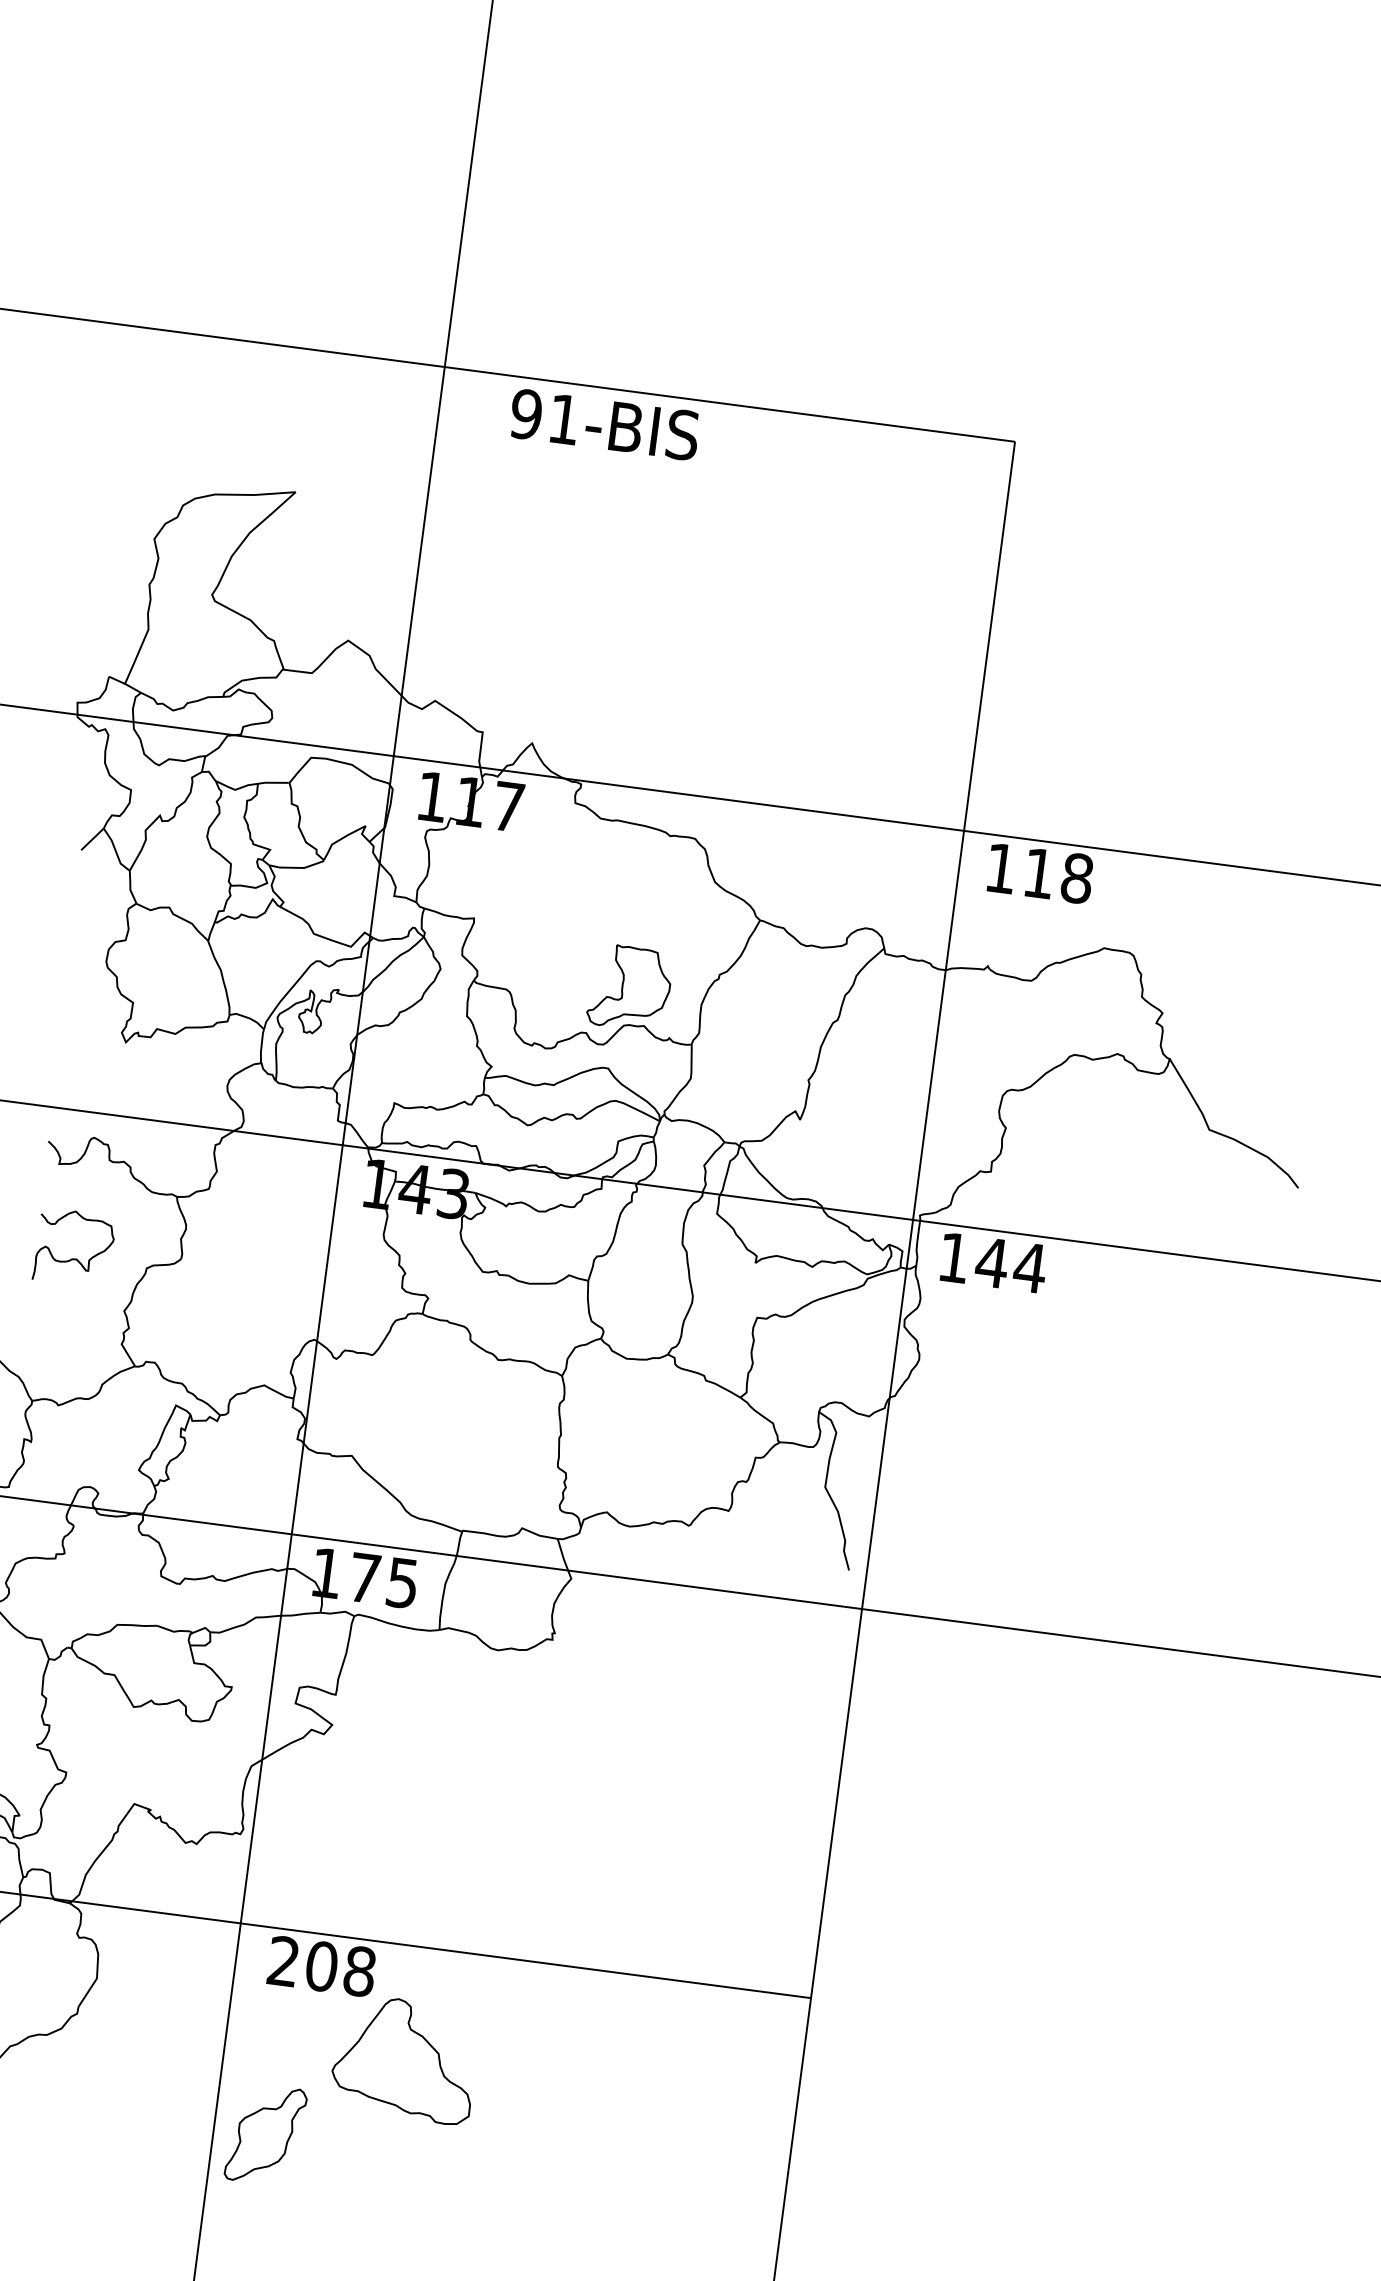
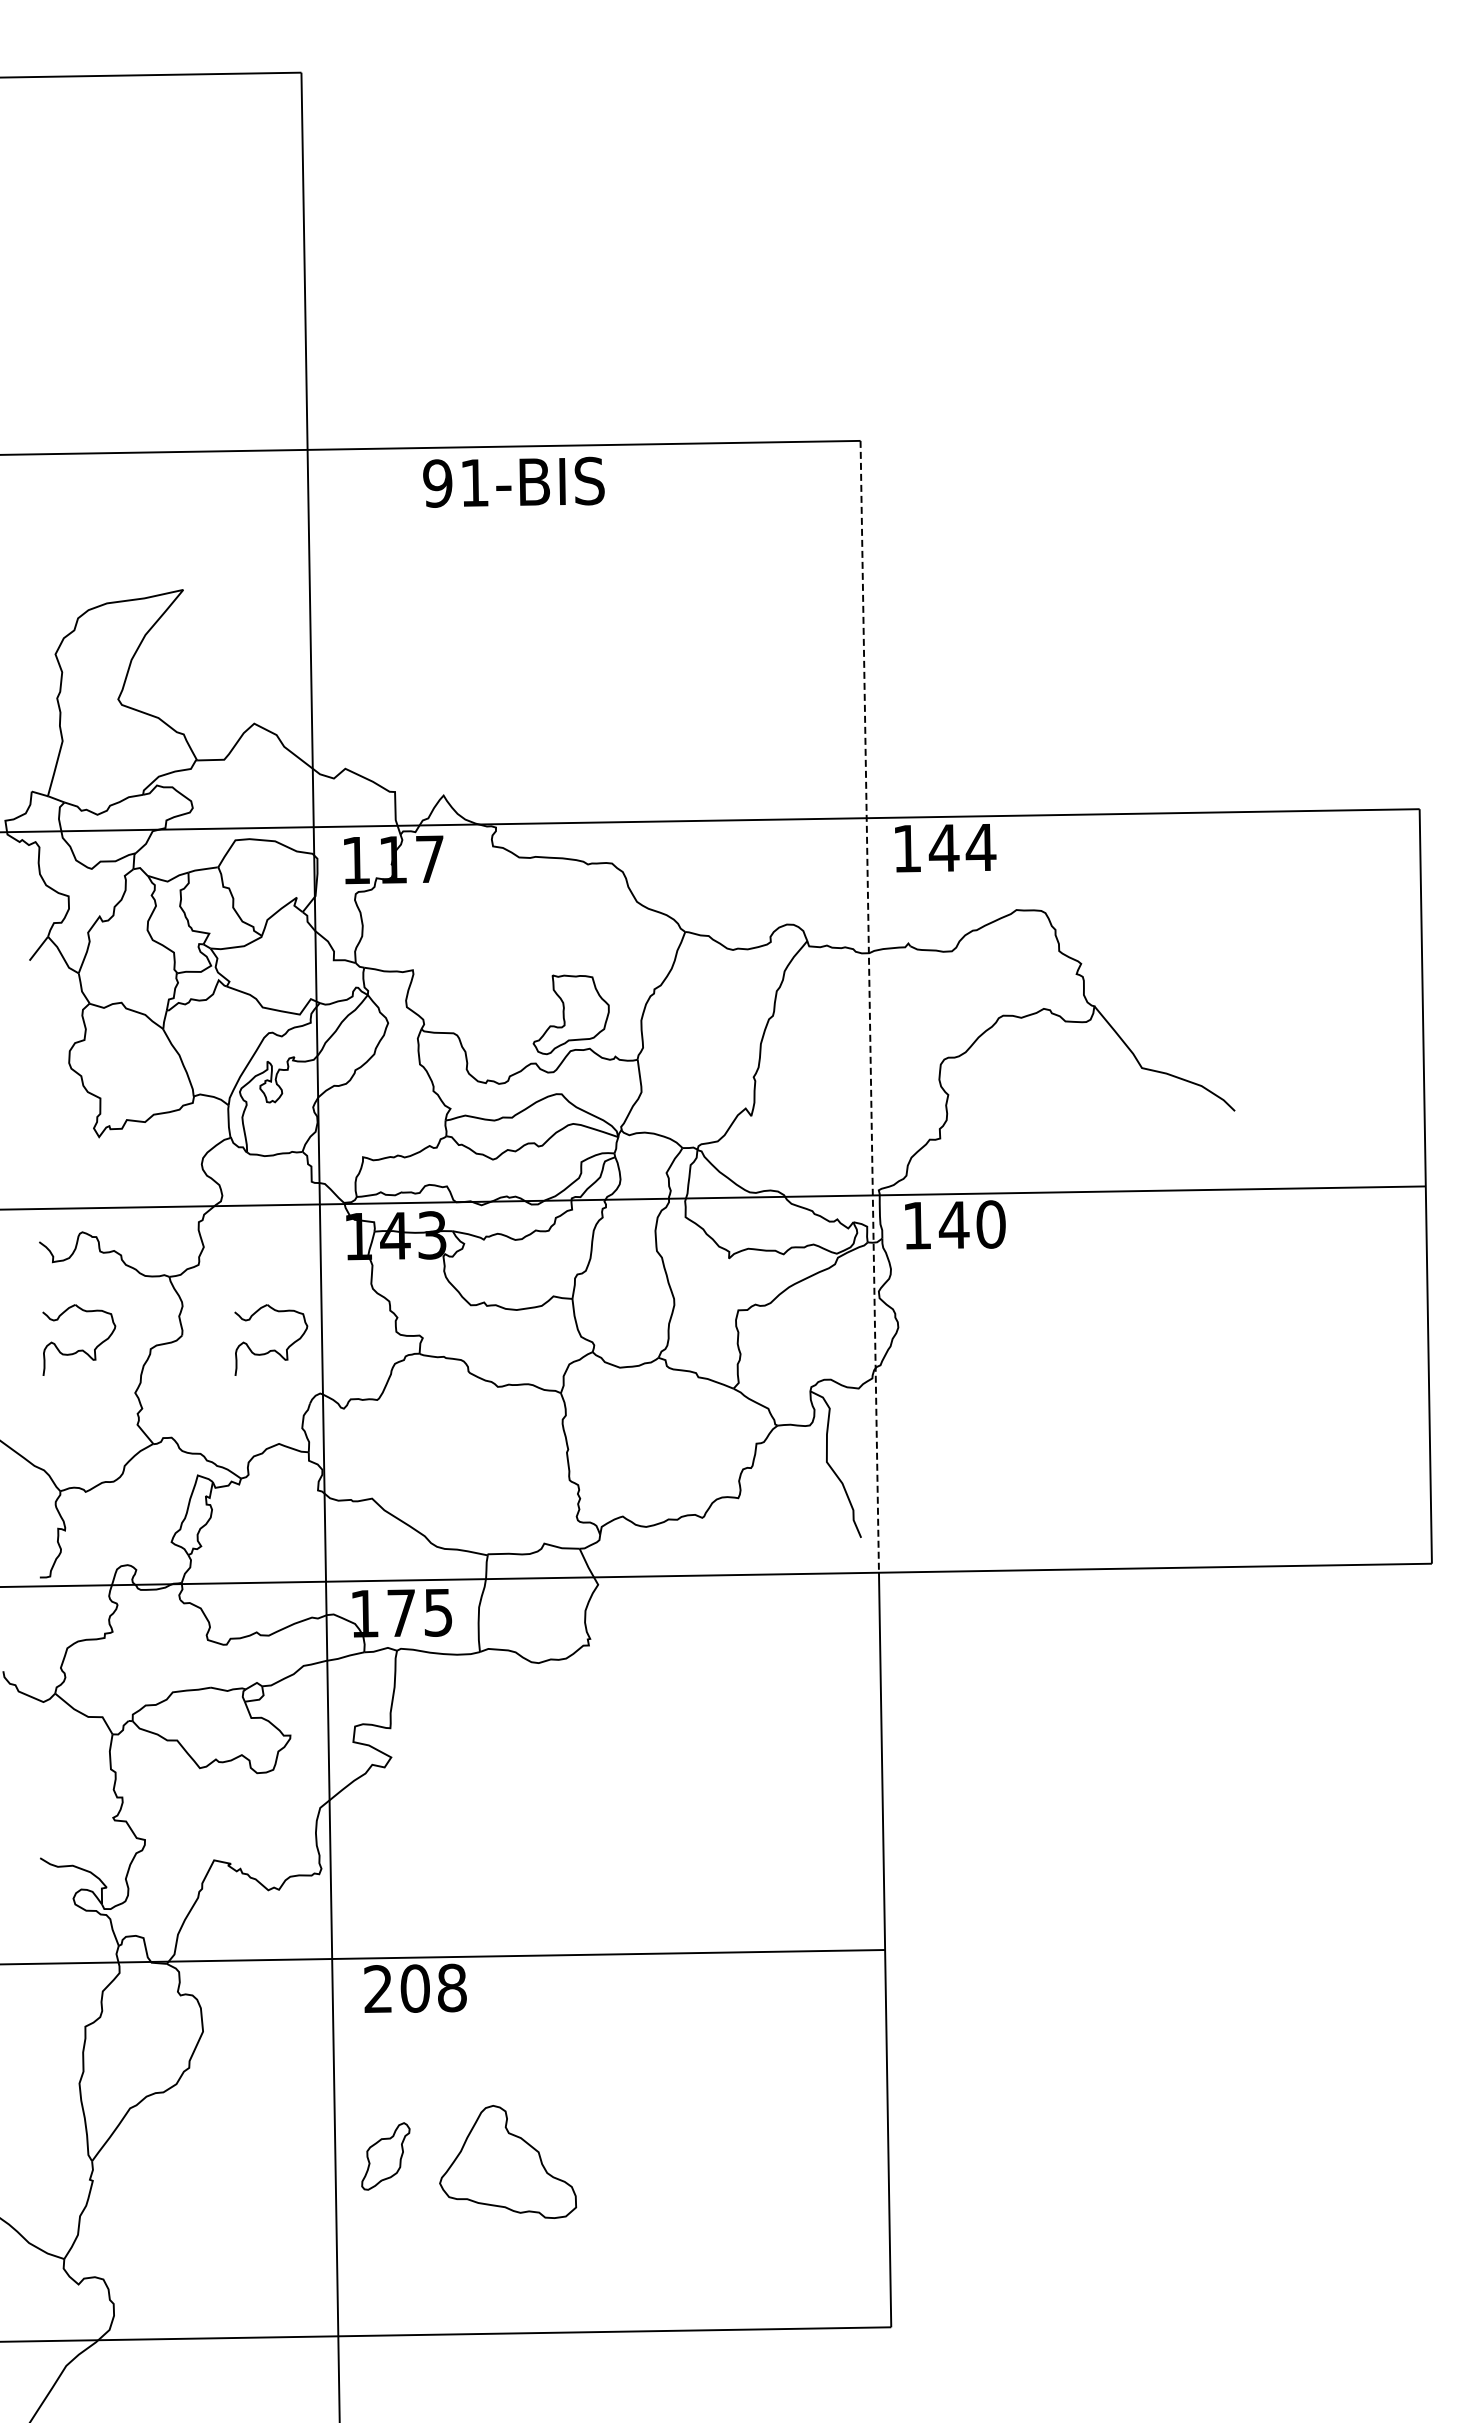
text: (604, 423) -> (513, 481), moved
text: (1058, 875) -> (962, 847), 118 -> 144
line: (938, 1025) -> (869, 1006), solid -> dashed
text: (1029, 1267) -> (990, 1224), 144 -> 140
part: (270, 1287) -> (271, 1349), added
part: (406, 2058) -> (508, 2161), moved
part: (265, 2134) -> (385, 2156), size x0.7

